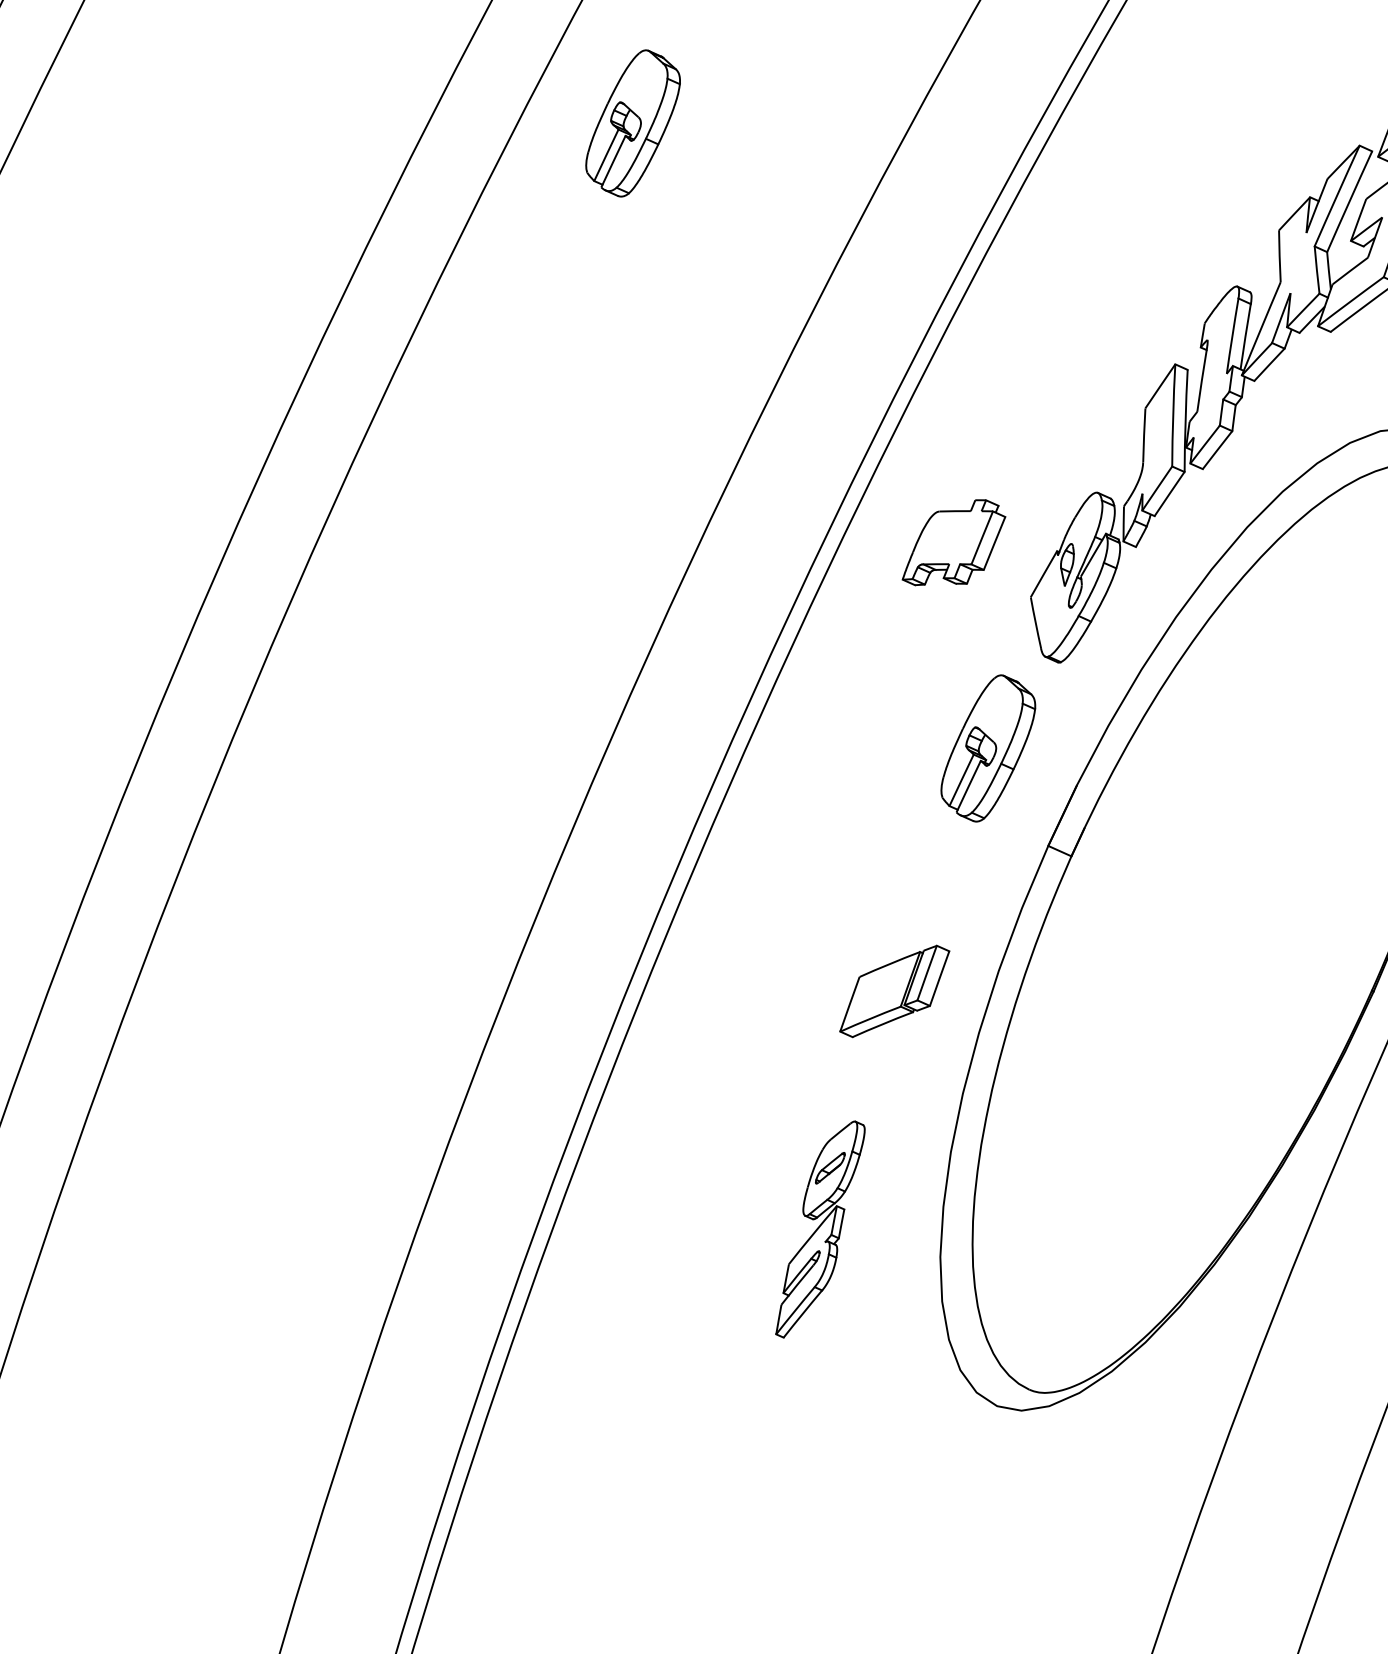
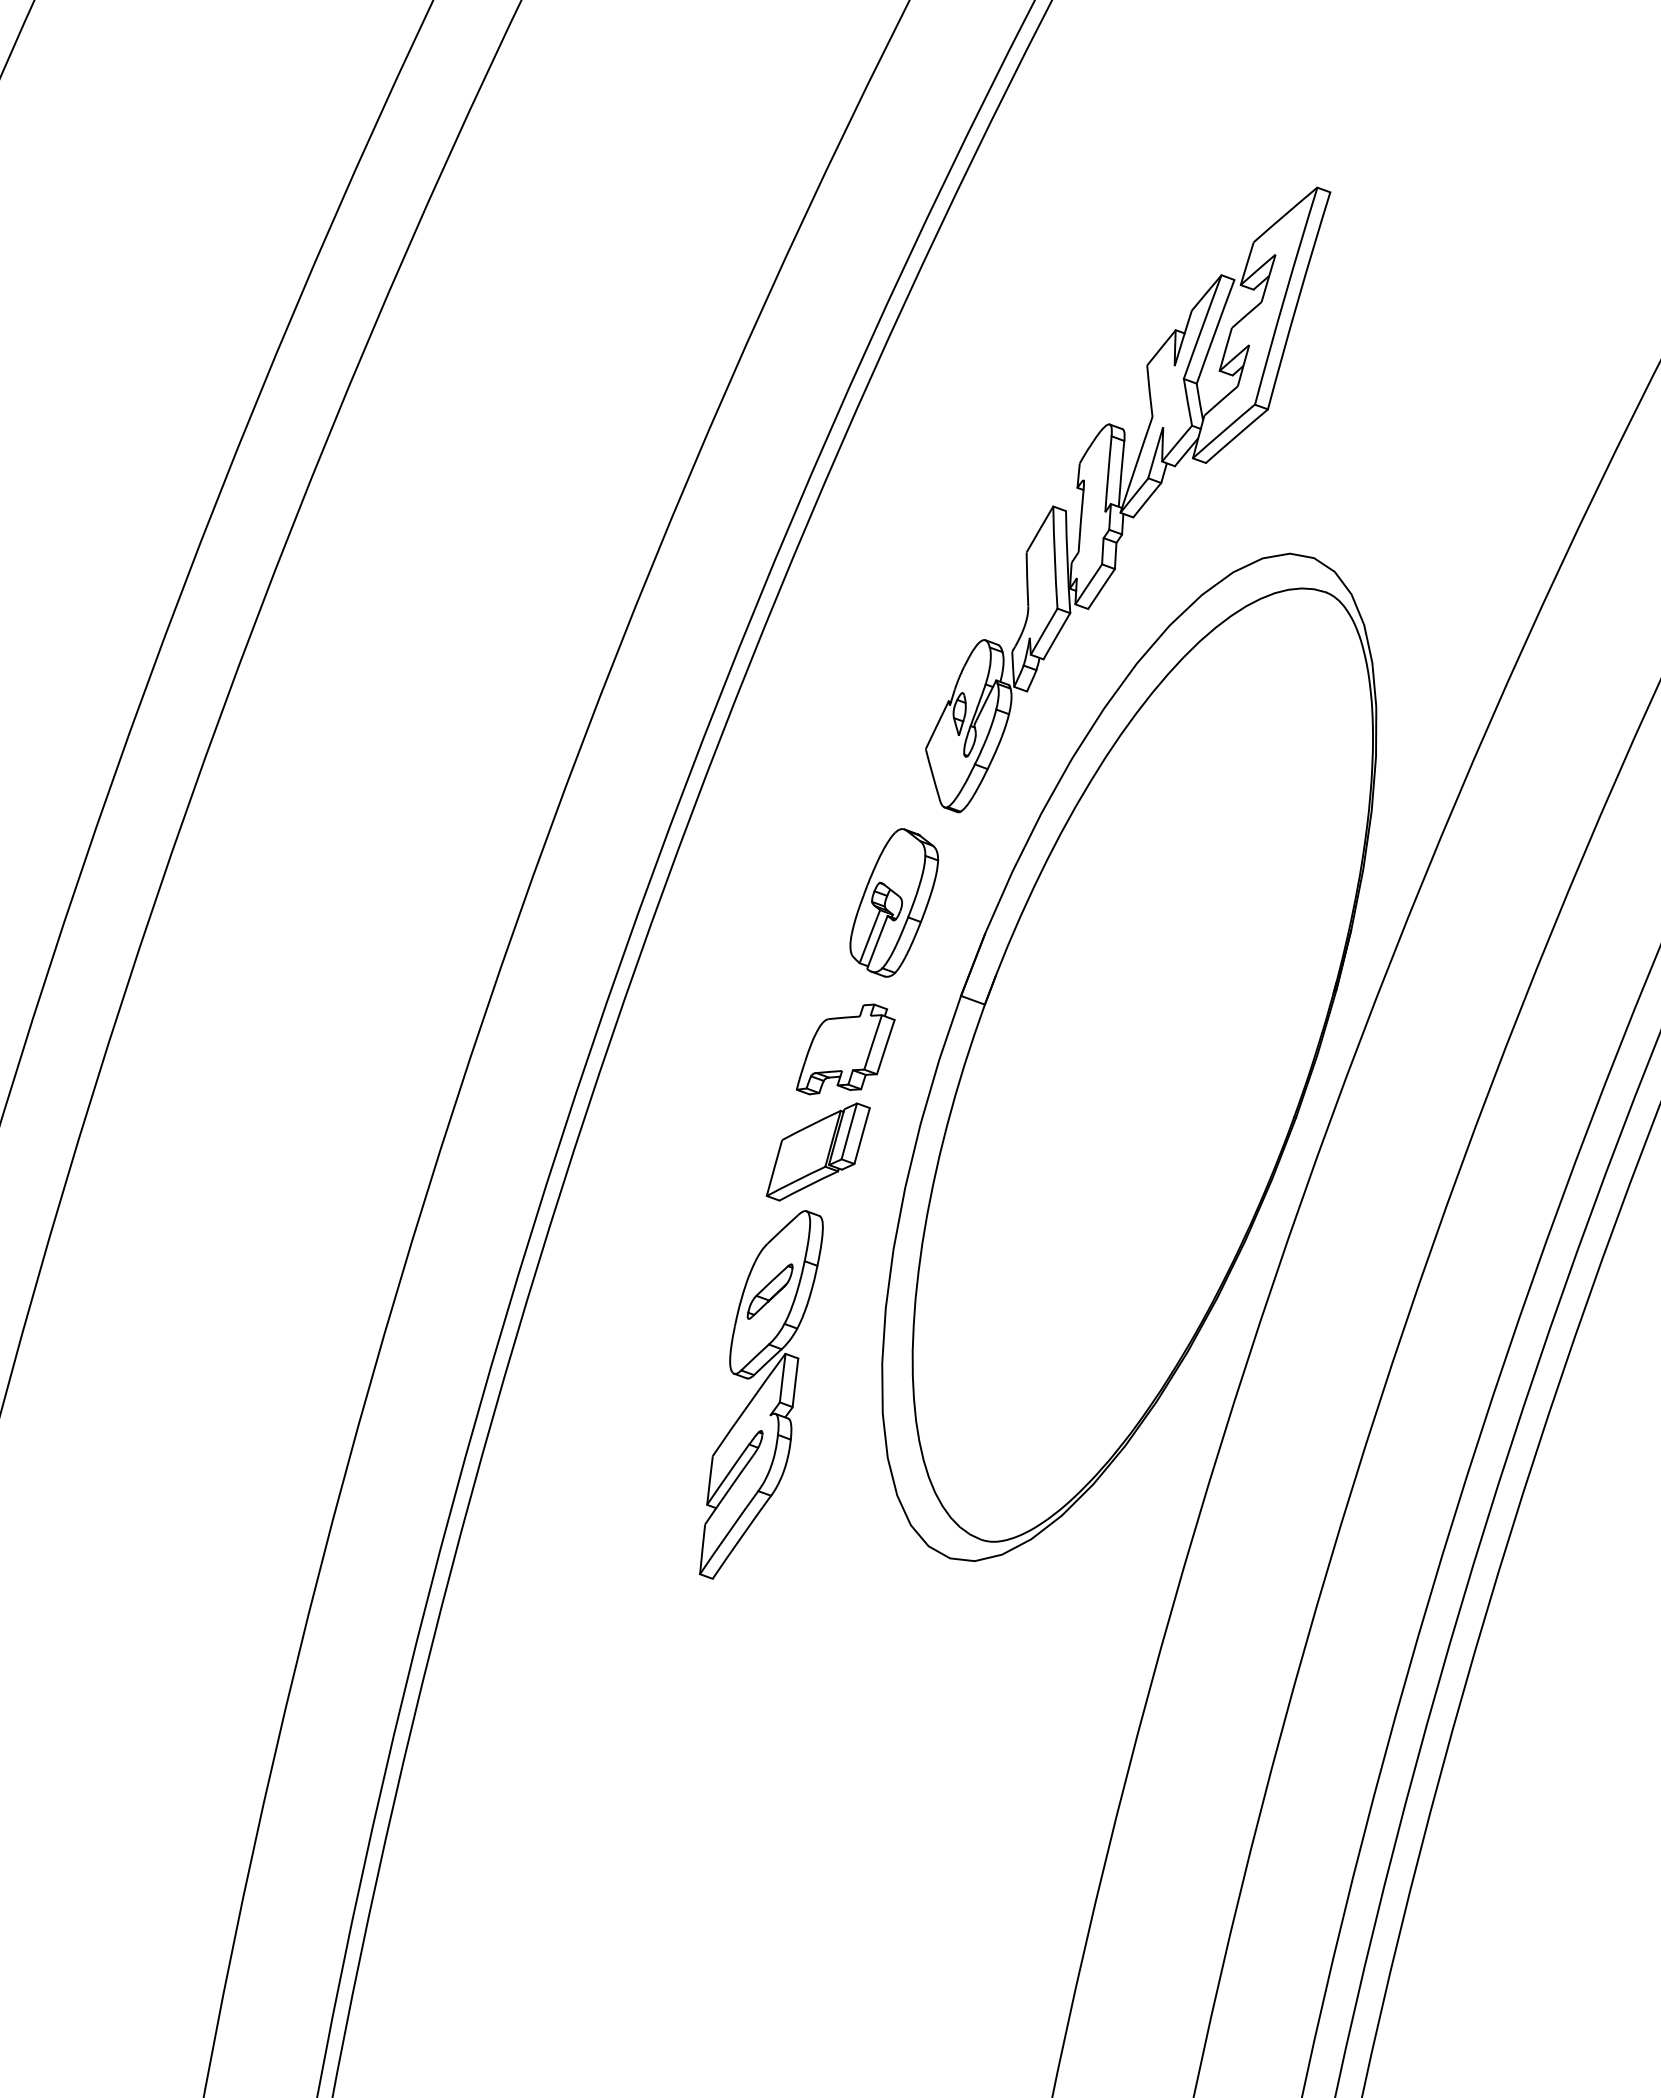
part: (633, 123) -> (495, 304), removed
part: (954, 543) -> (845, 1049), moved
part: (820, 1229) -> (761, 1394), size x1.67

